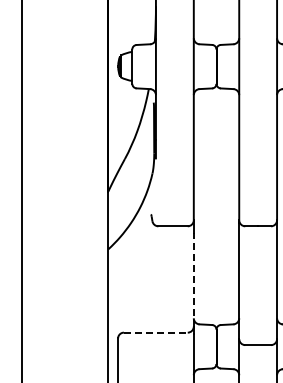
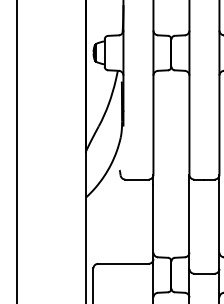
line: (193, 279) -> (153, 221), dashed -> solid
line: (155, 332) -> (123, 263), dashed -> solid

